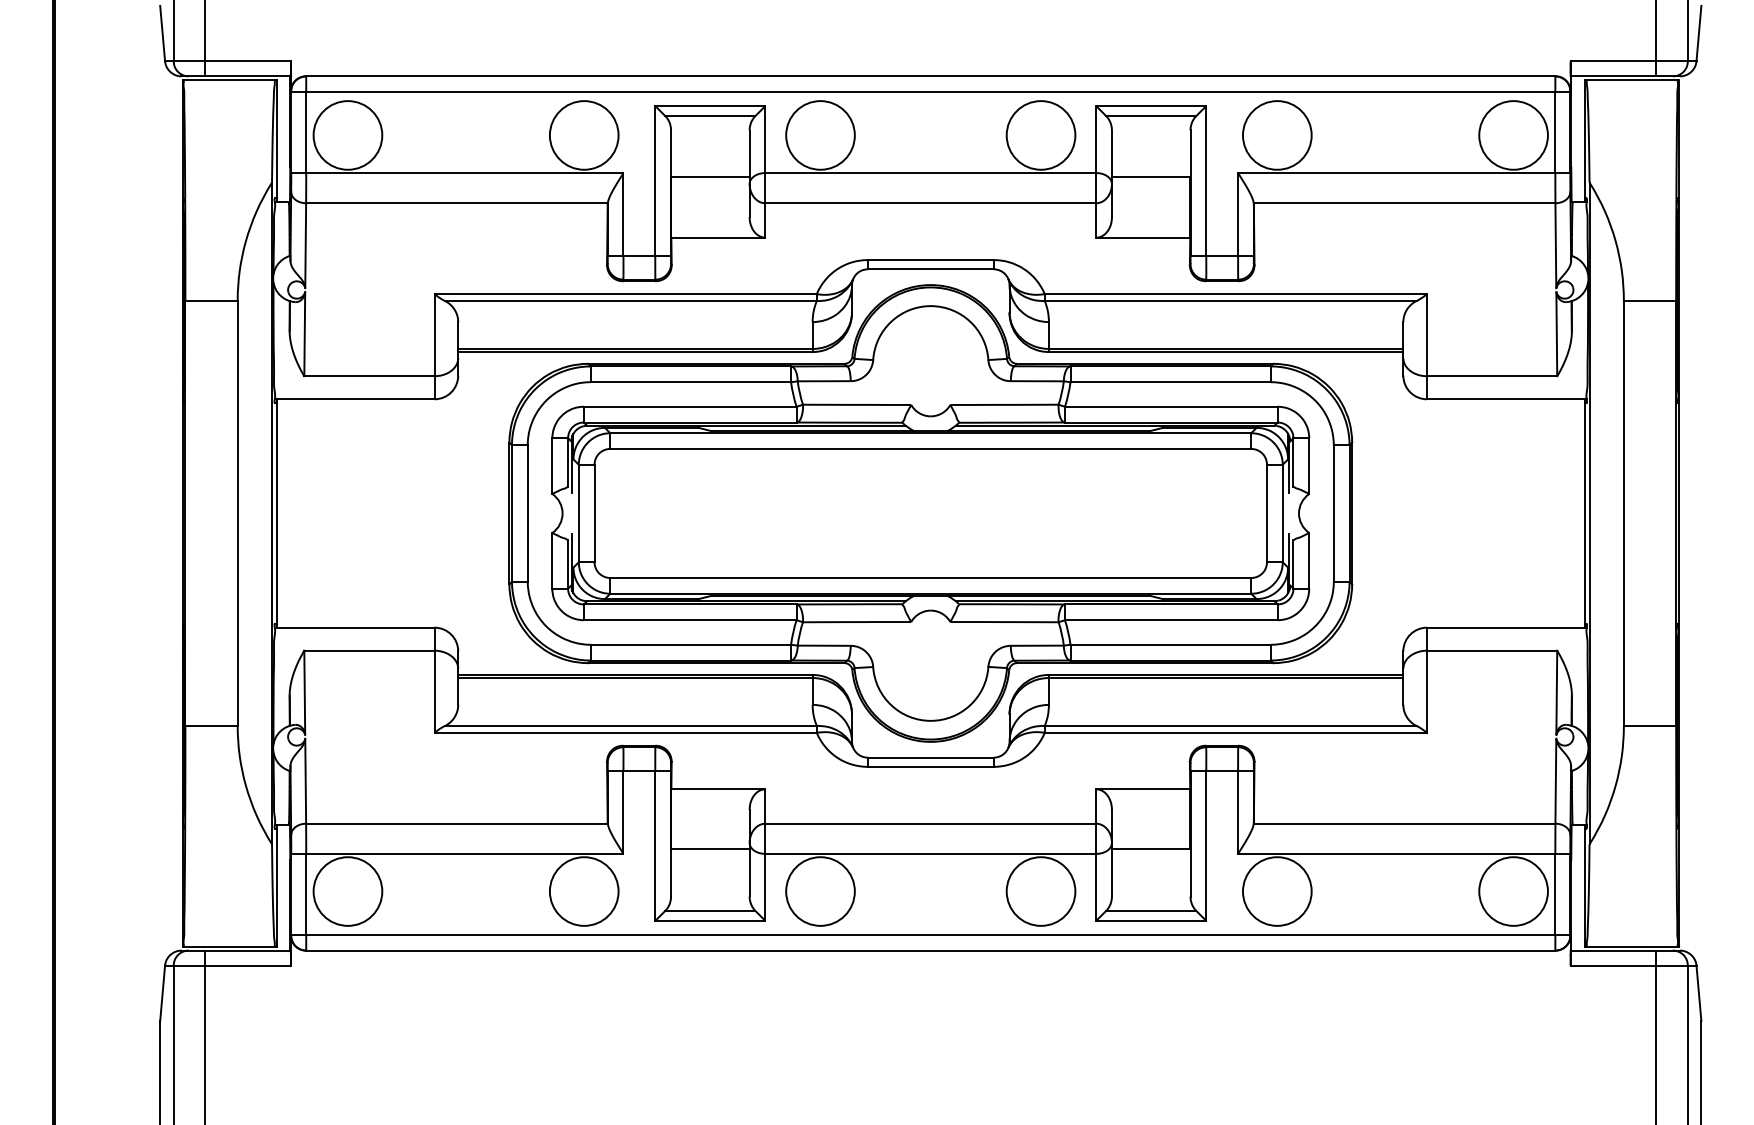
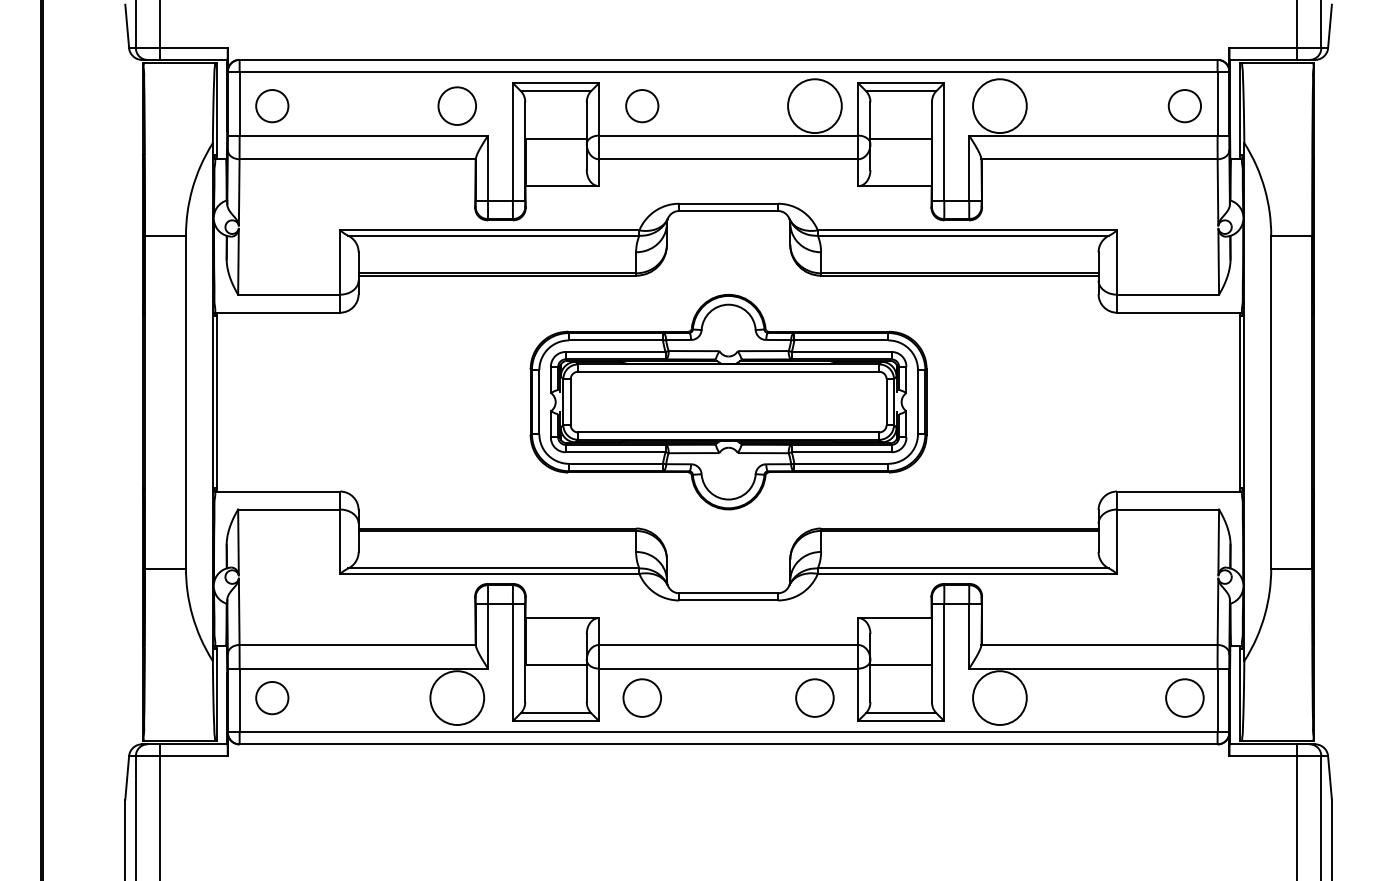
circle: (347, 135) -> (271, 106), size x0.6
circle: (583, 135) -> (456, 106), size x0.7
circle: (820, 135) -> (642, 106), size x0.6
circle: (1513, 135) -> (1184, 106), size x0.6
part: (930, 513) -> (728, 402), size x0.6
circle: (347, 891) -> (271, 698), size x0.6
circle: (820, 891) -> (642, 698), size x0.7
circle: (1040, 891) -> (814, 698), size x0.7
circle: (1513, 891) -> (1184, 698), size x0.7

